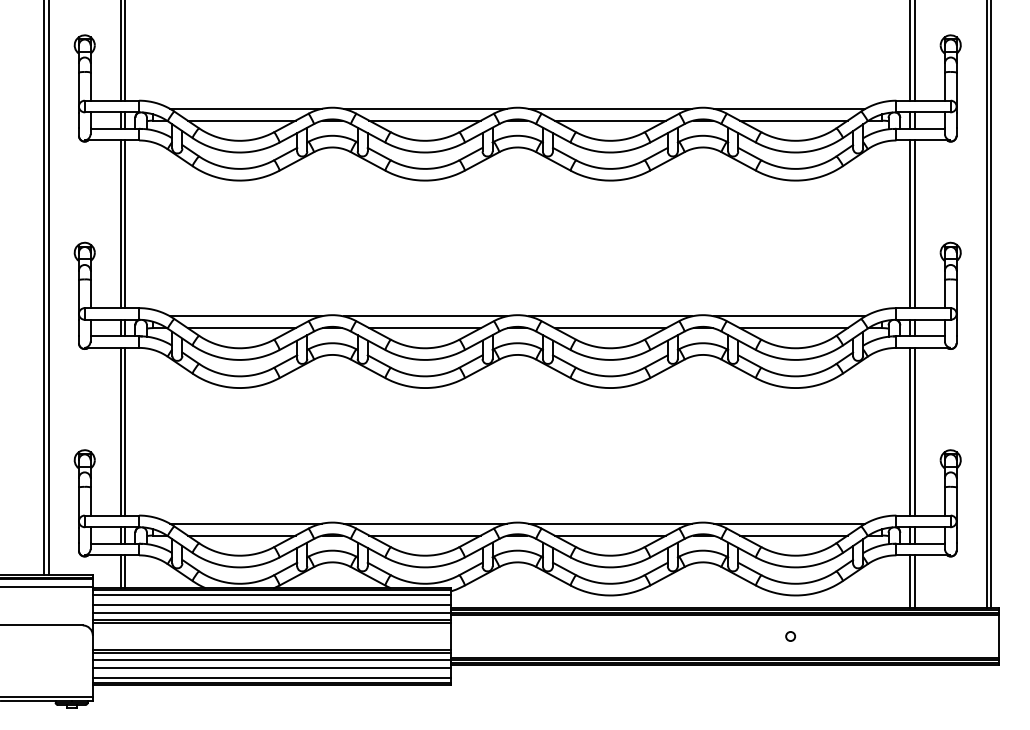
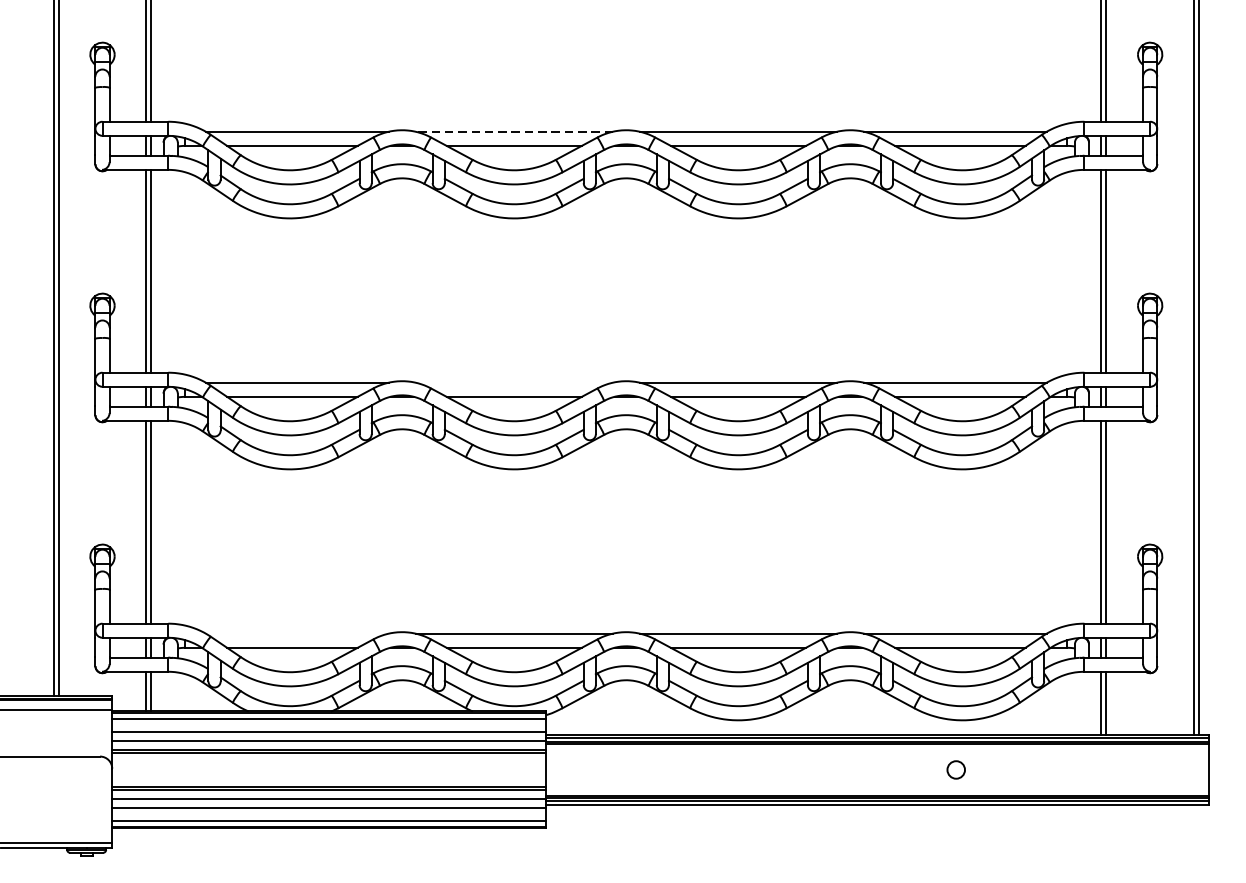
line: (425, 108) -> (514, 131), solid -> dashed
line: (424, 316) -> (513, 382), removed
line: (245, 523) -> (296, 633), removed
circle: (790, 636) -> (956, 769), size x1.6

